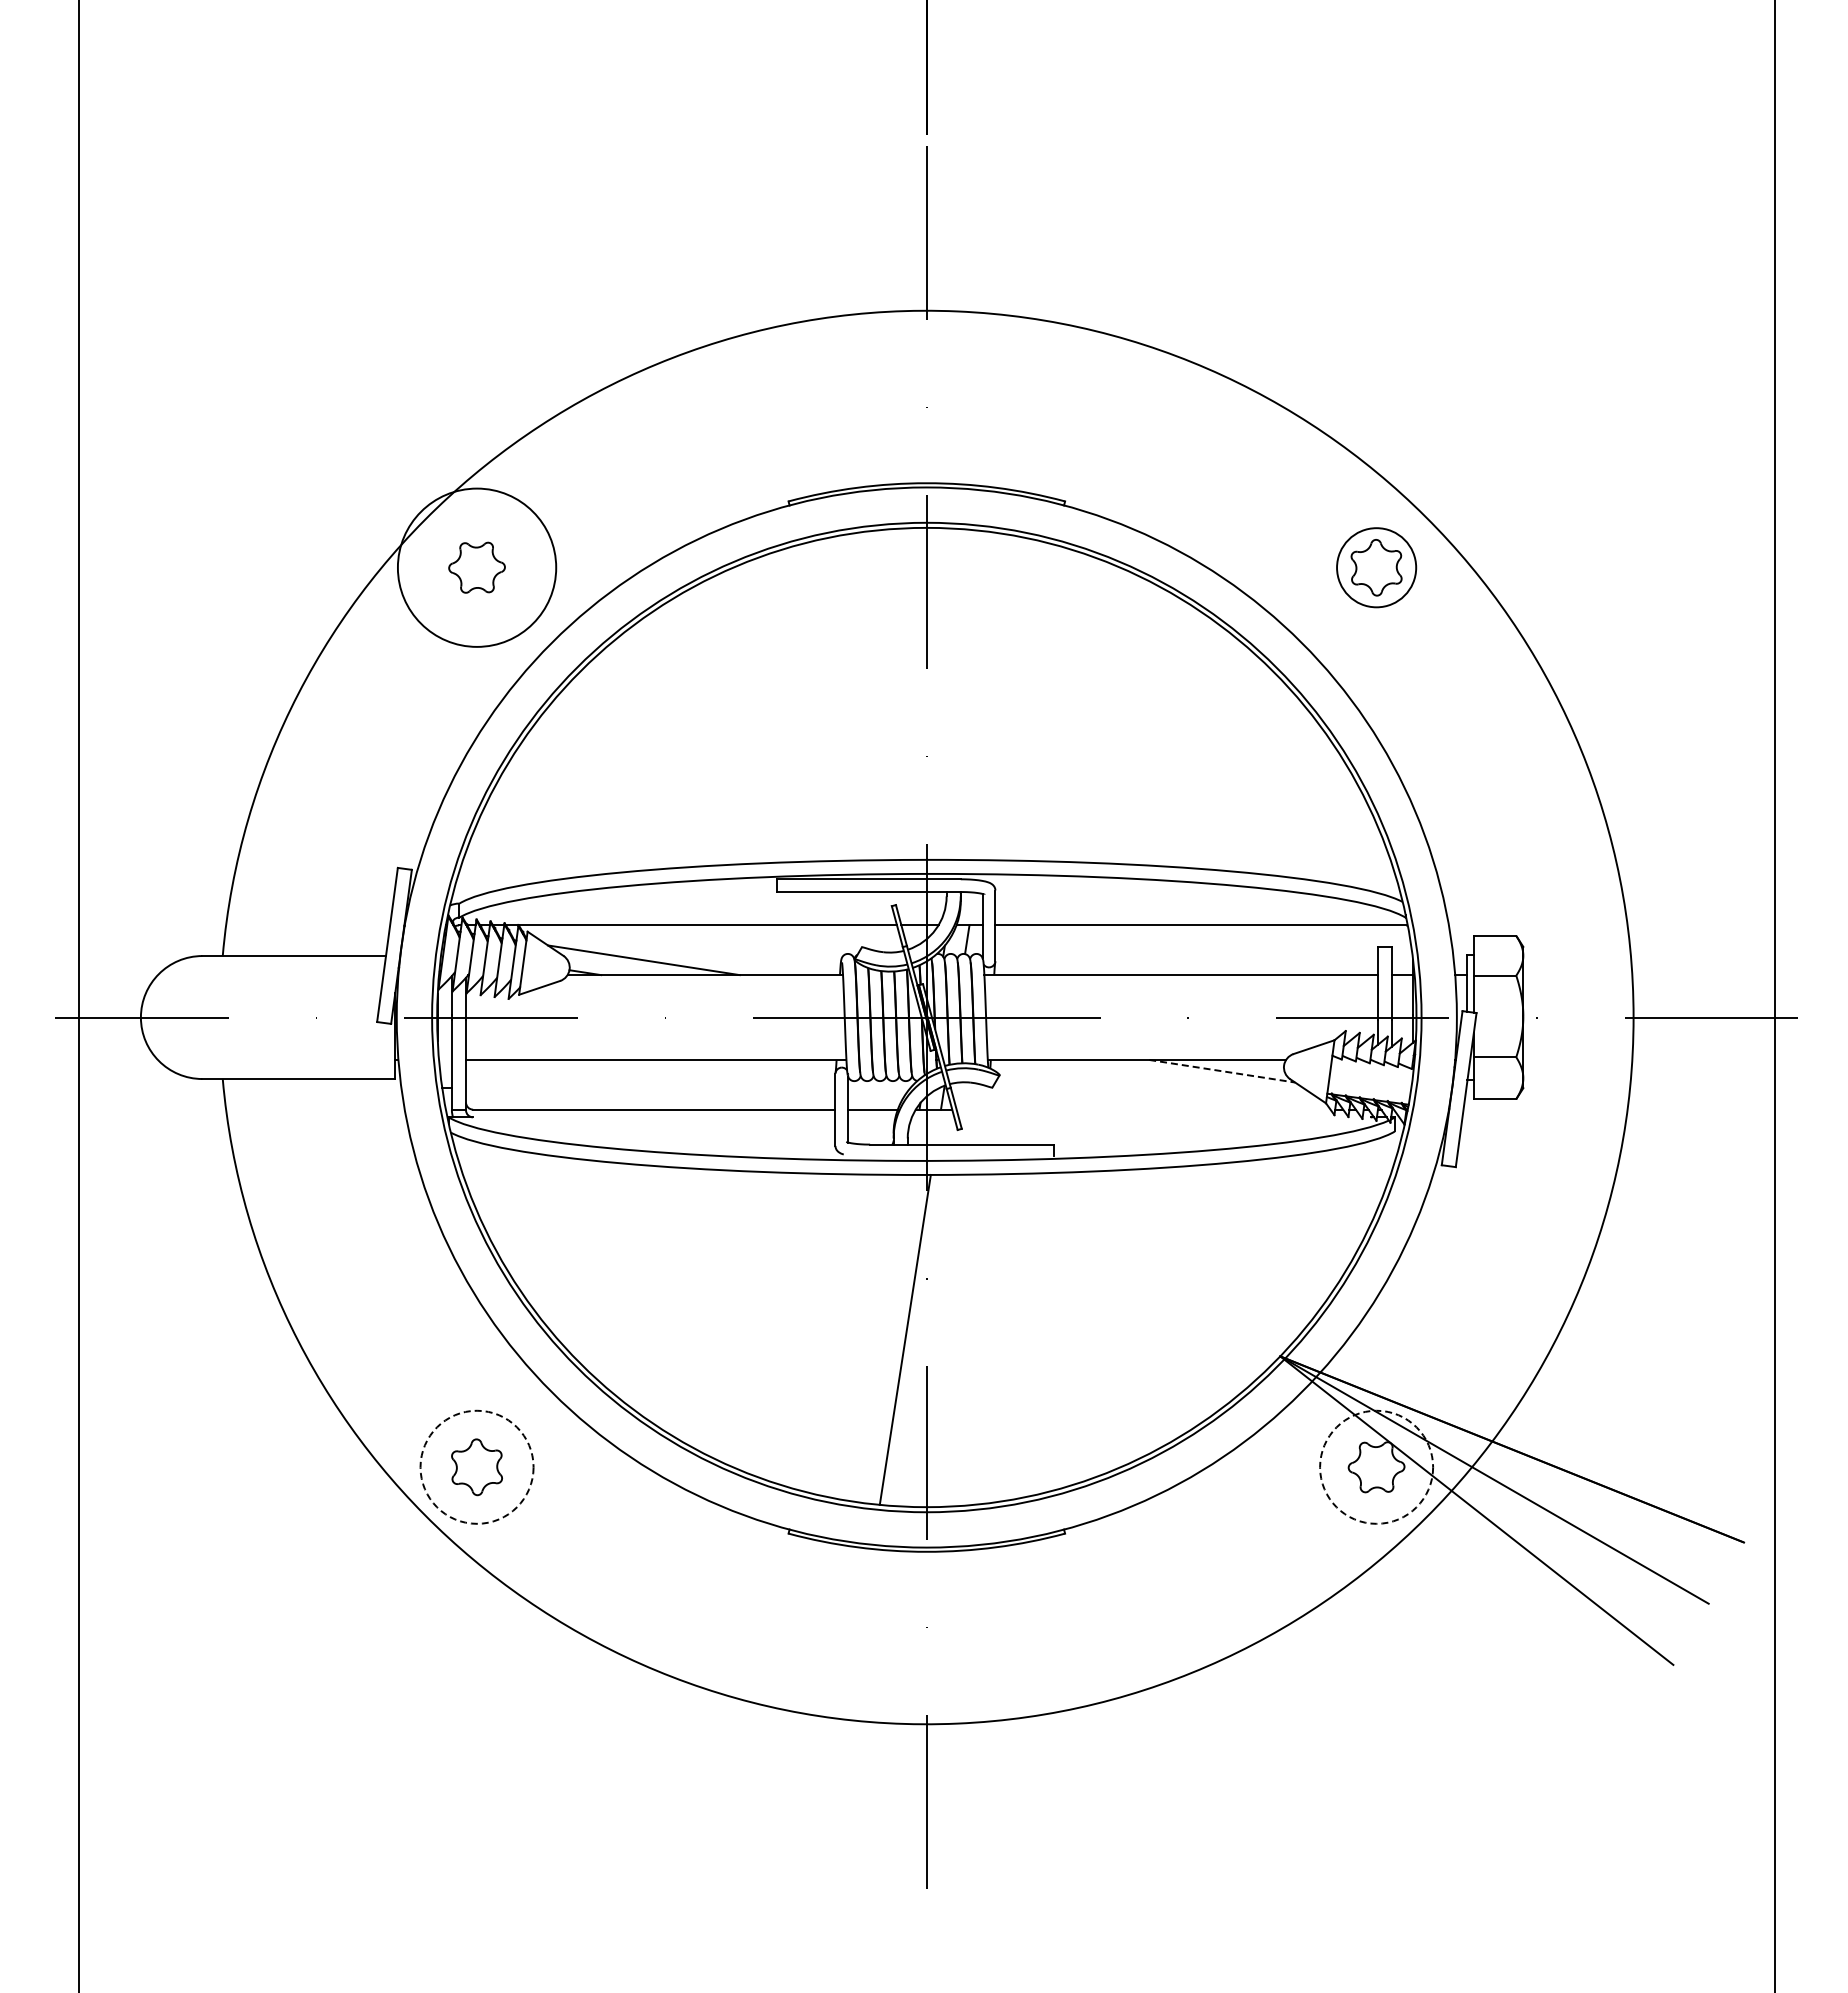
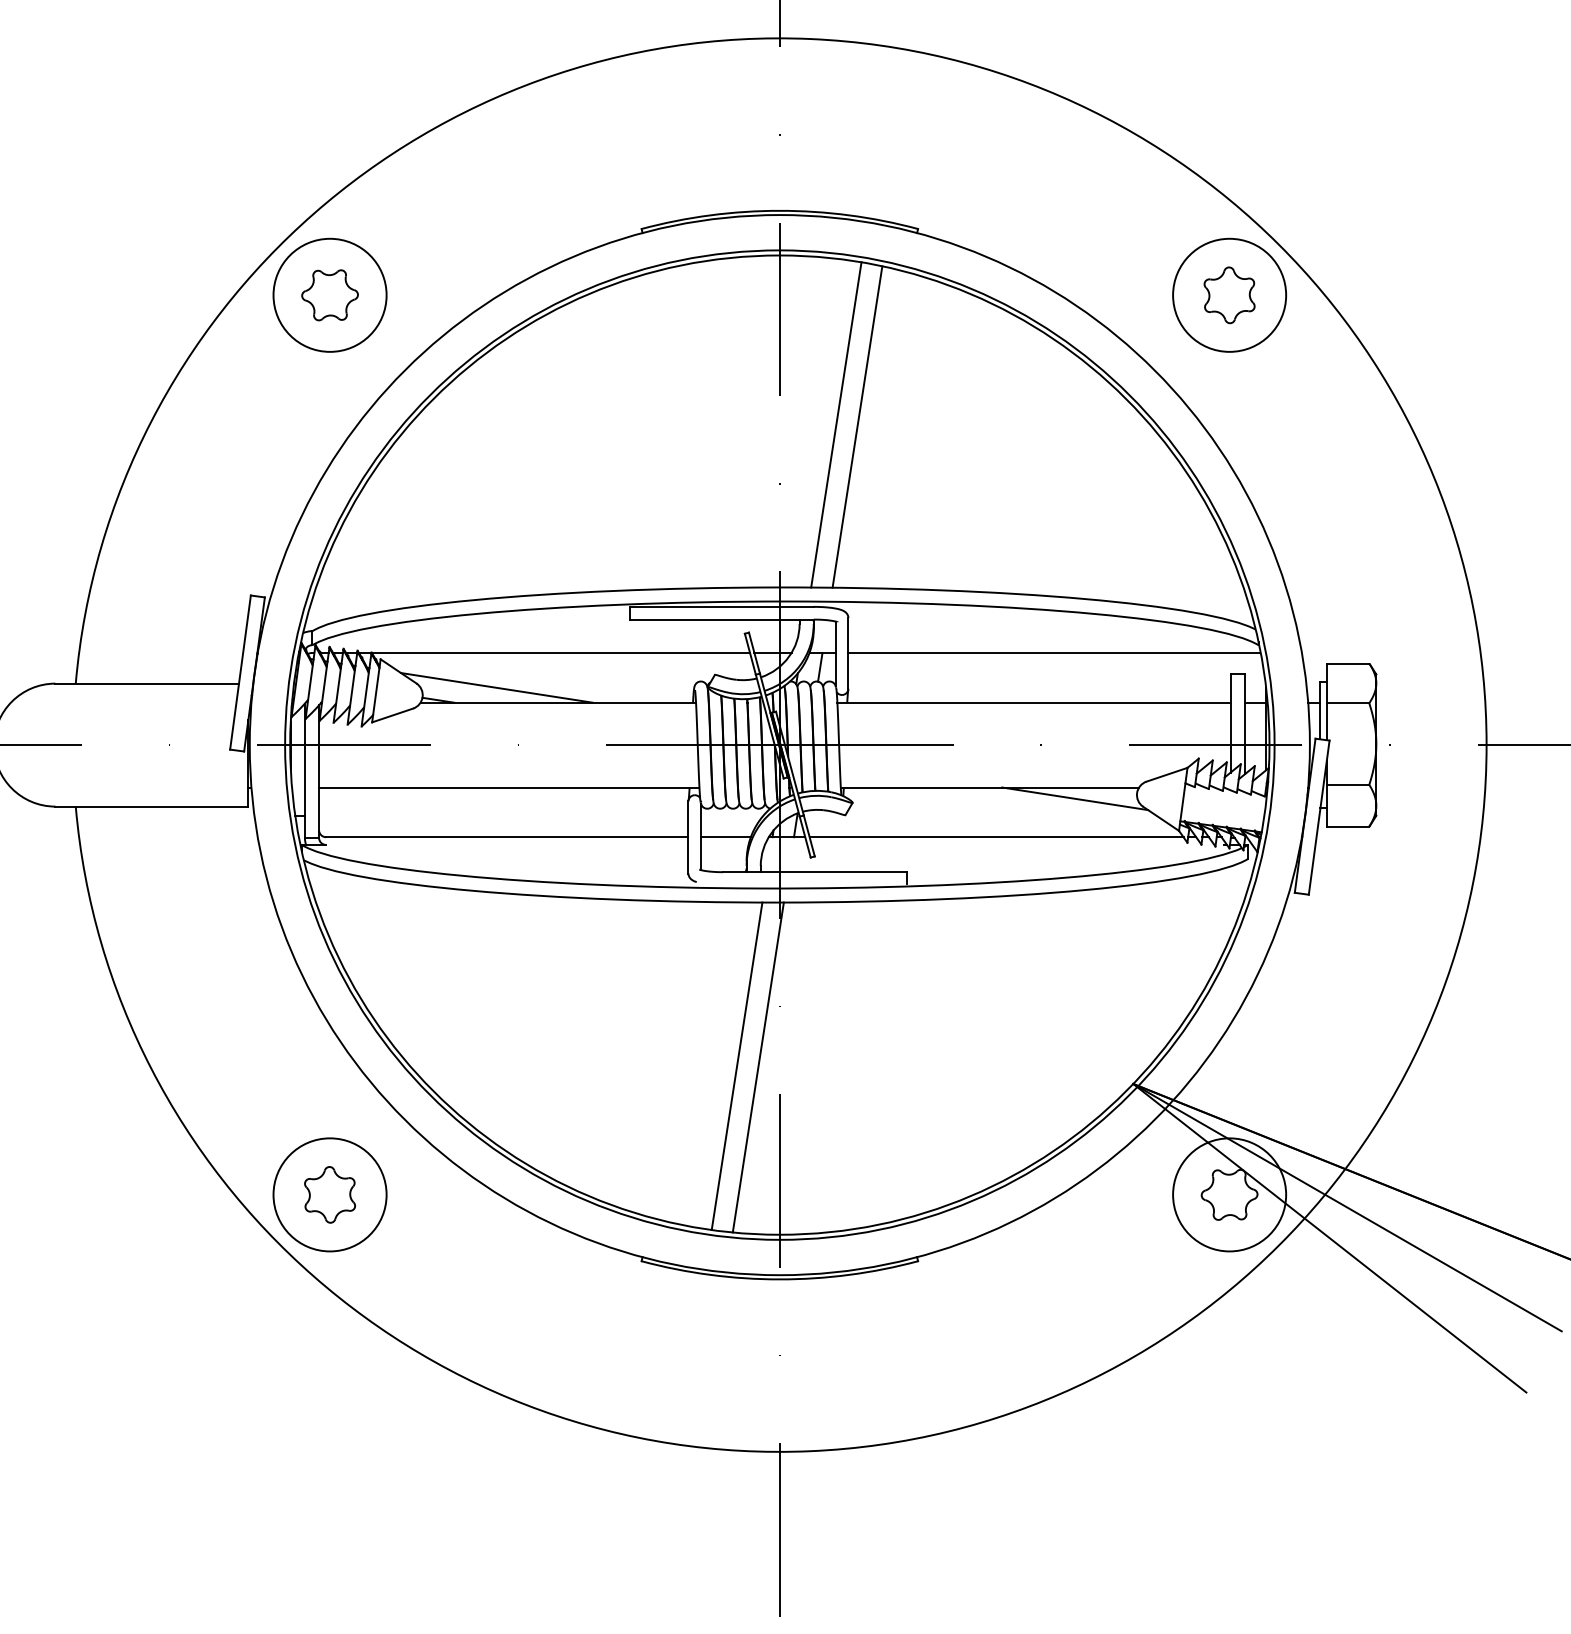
circle: (476, 567) -> (329, 295), size x0.71
circle: (1376, 567) -> (1229, 295), size x1.43
line: (983, 696) -> (836, 424), added
line: (1004, 699) -> (857, 427), added
line: (1222, 1071) -> (1075, 799), dashed -> solid
line: (1143, 1109) -> (996, 837), added
line: (883, 1338) -> (736, 1066), added
circle: (476, 1466) -> (329, 1194), dashed -> solid
circle: (1376, 1466) -> (1229, 1194), dashed -> solid

